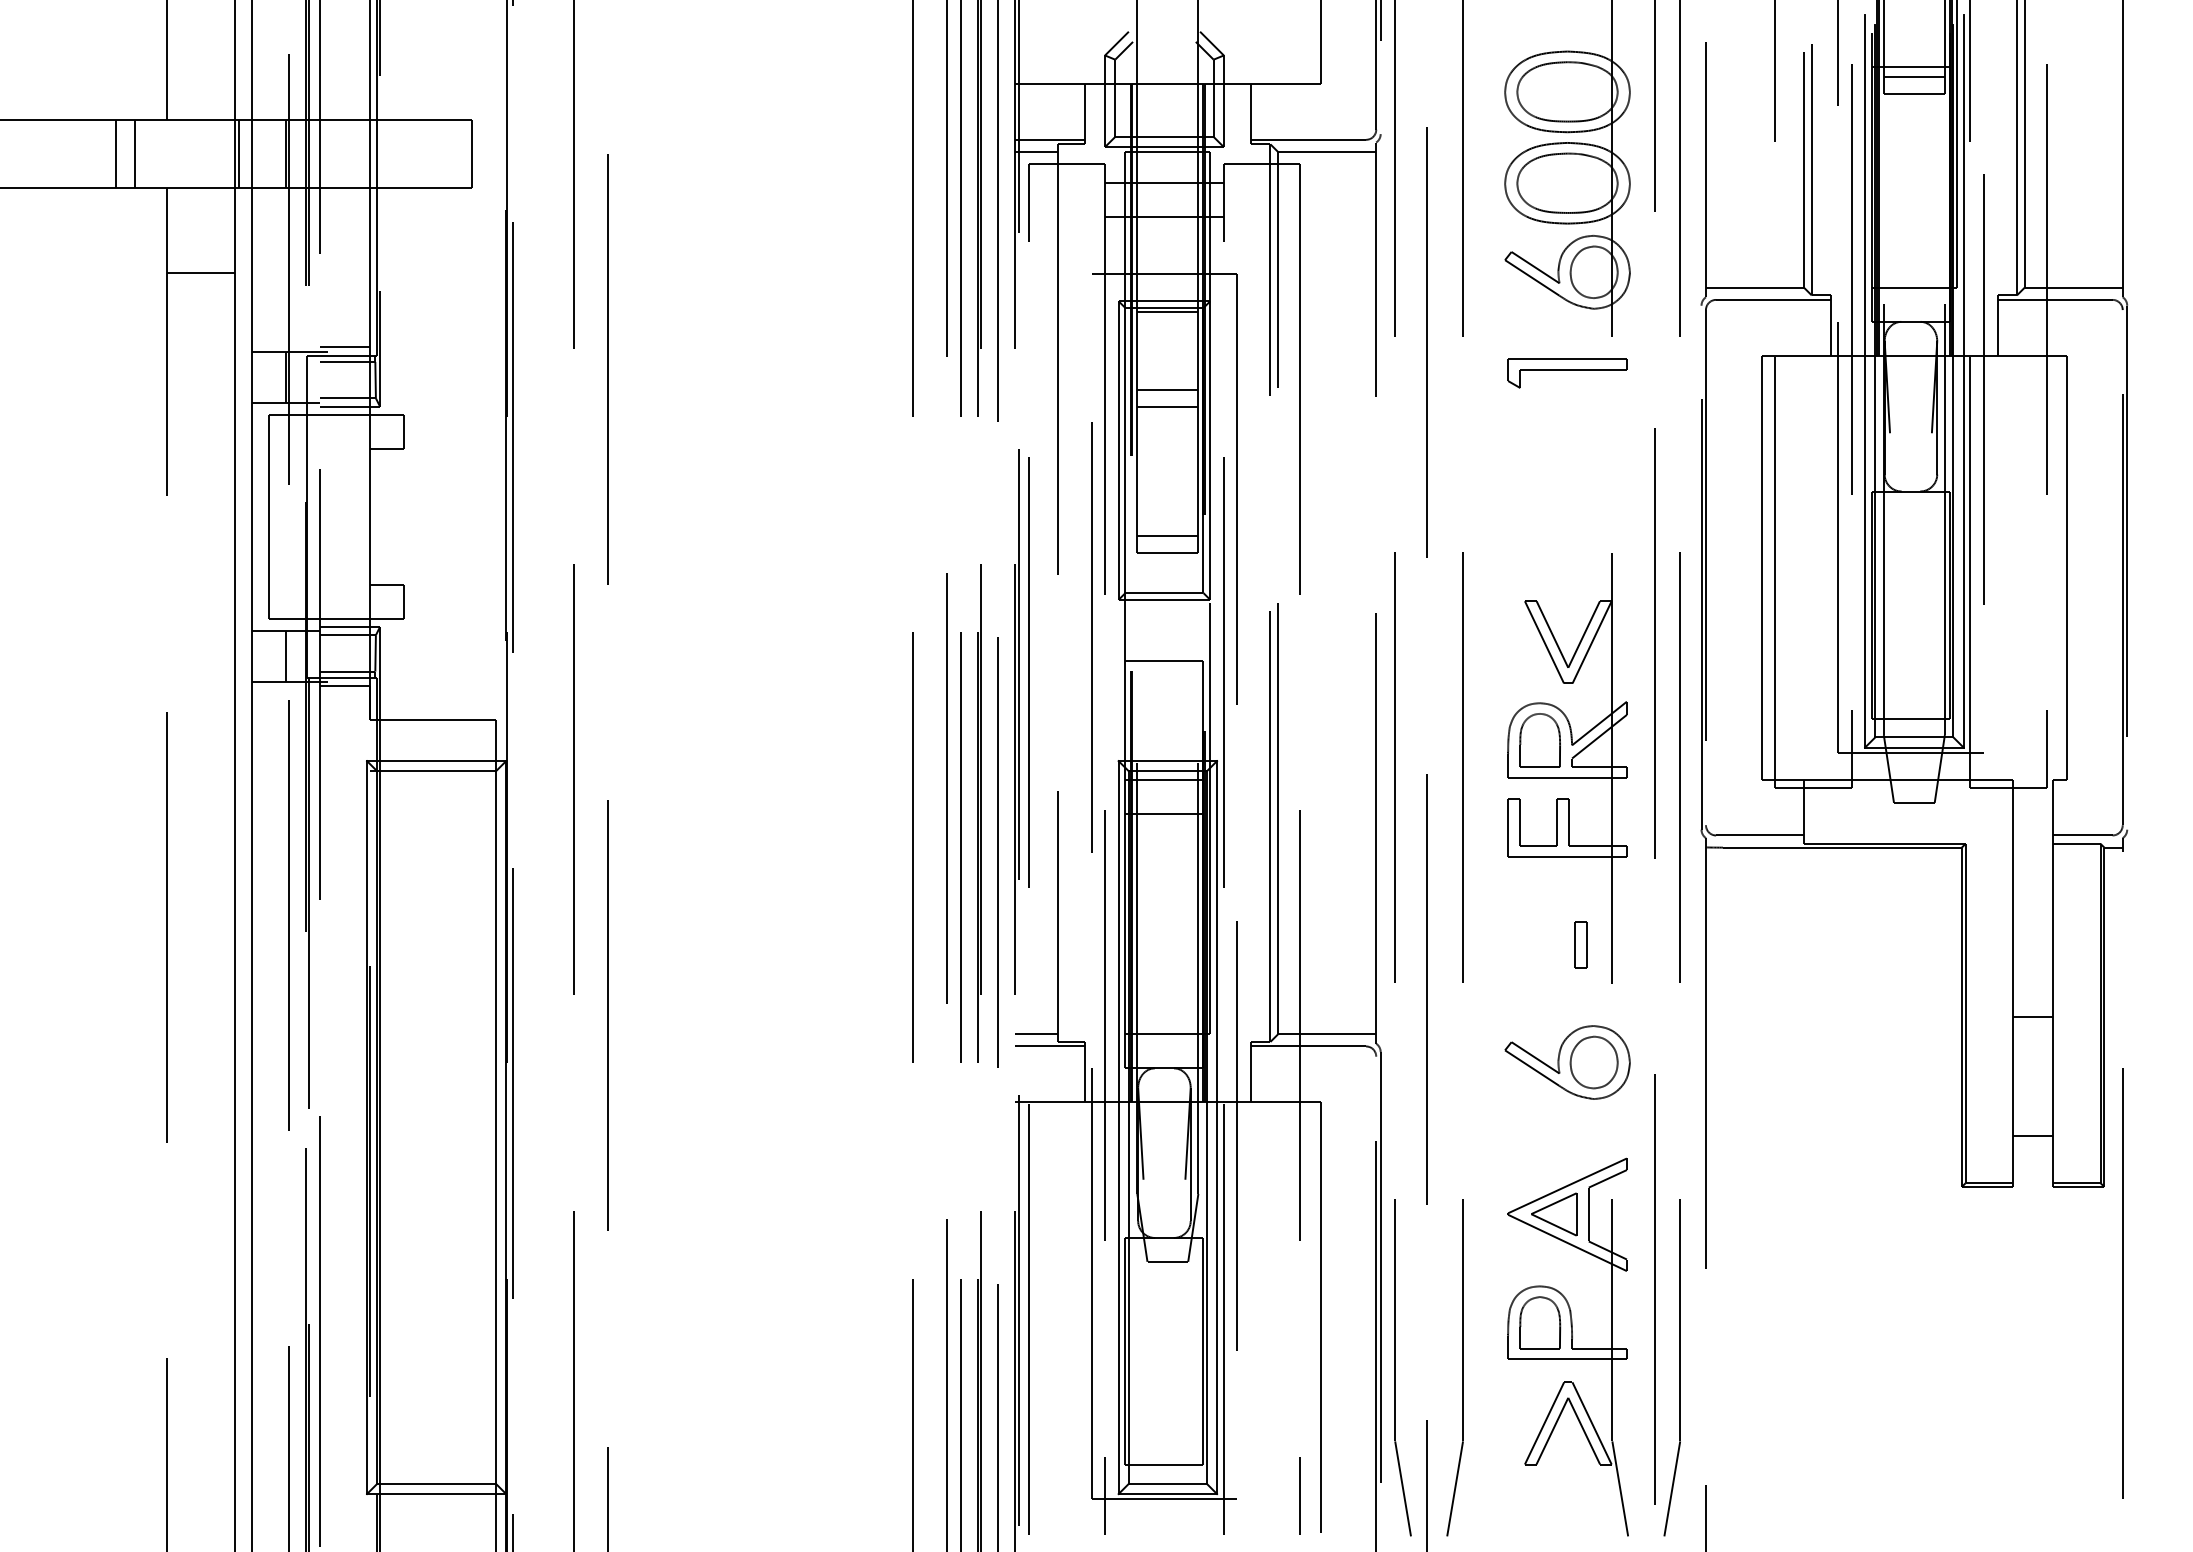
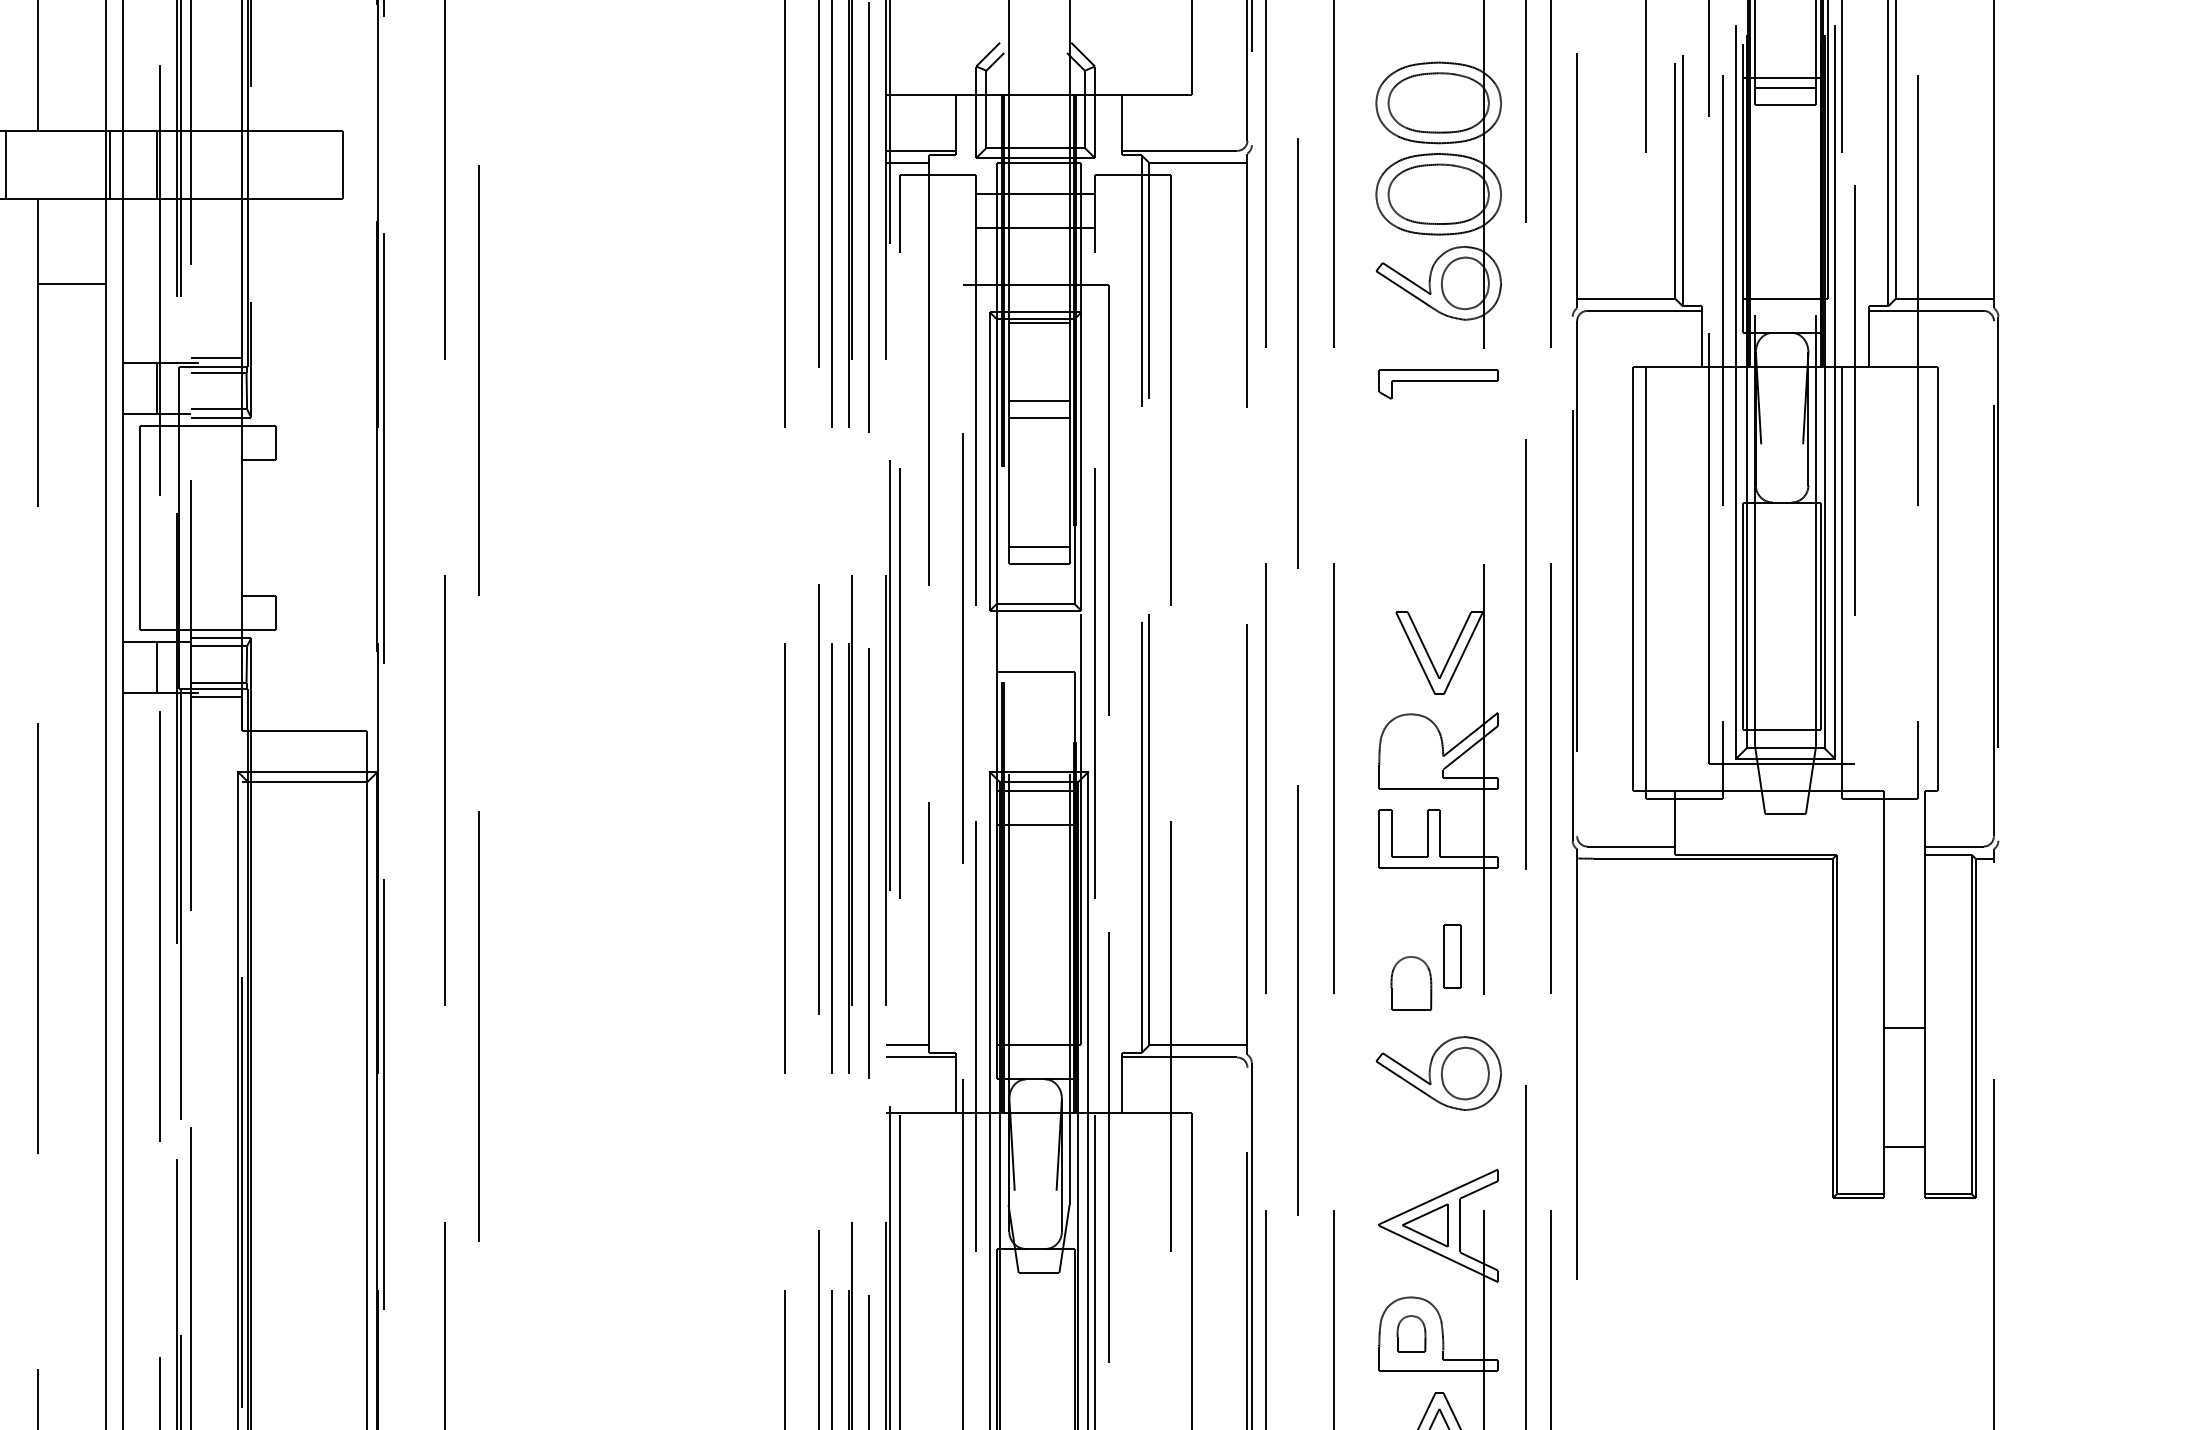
part: (1539, 740) -> (1410, 983), moved
part: (1580, 944) -> (1451, 955), size x1.4
part: (1540, 1322) -> (1411, 1333), size x0.7

